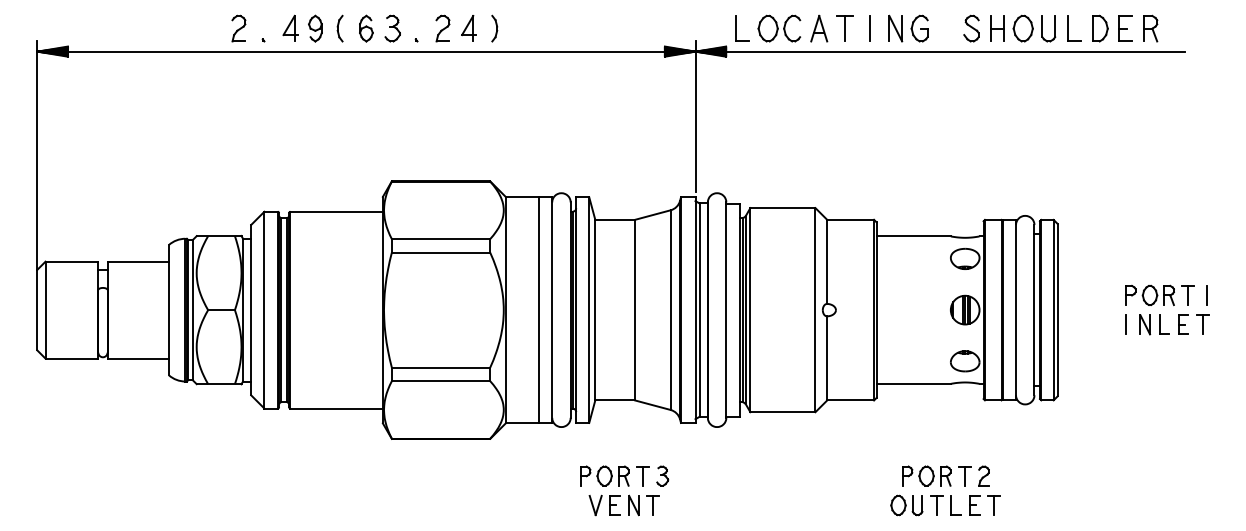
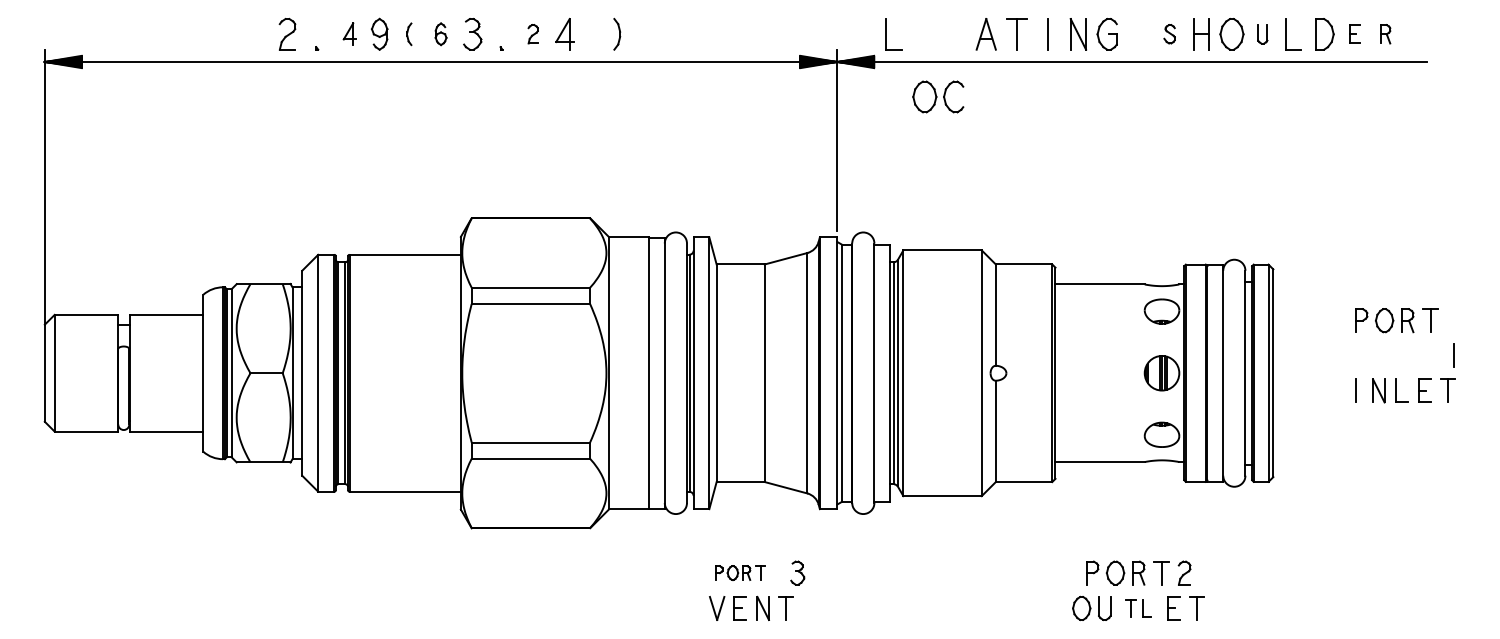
part: (290, 27) -> (349, 32), size x0.7
part: (339, 28) -> (408, 34), size x0.7
part: (366, 28) -> (441, 34), size x0.7
part: (442, 28) -> (532, 34), size x0.6
part: (494, 28) -> (616, 34), moved
part: (779, 28) -> (938, 96), moved
part: (971, 28) -> (1169, 34), size x0.6
part: (1048, 28) -> (1262, 34), size x0.6
part: (1125, 28) -> (1355, 34), size x0.6
part: (1150, 28) -> (1385, 34), size x0.6
part: (1159, 294) -> (1395, 319), moved
part: (614, 475) -> (739, 572), size x0.6
part: (945, 505) -> (1138, 608), size x0.7

